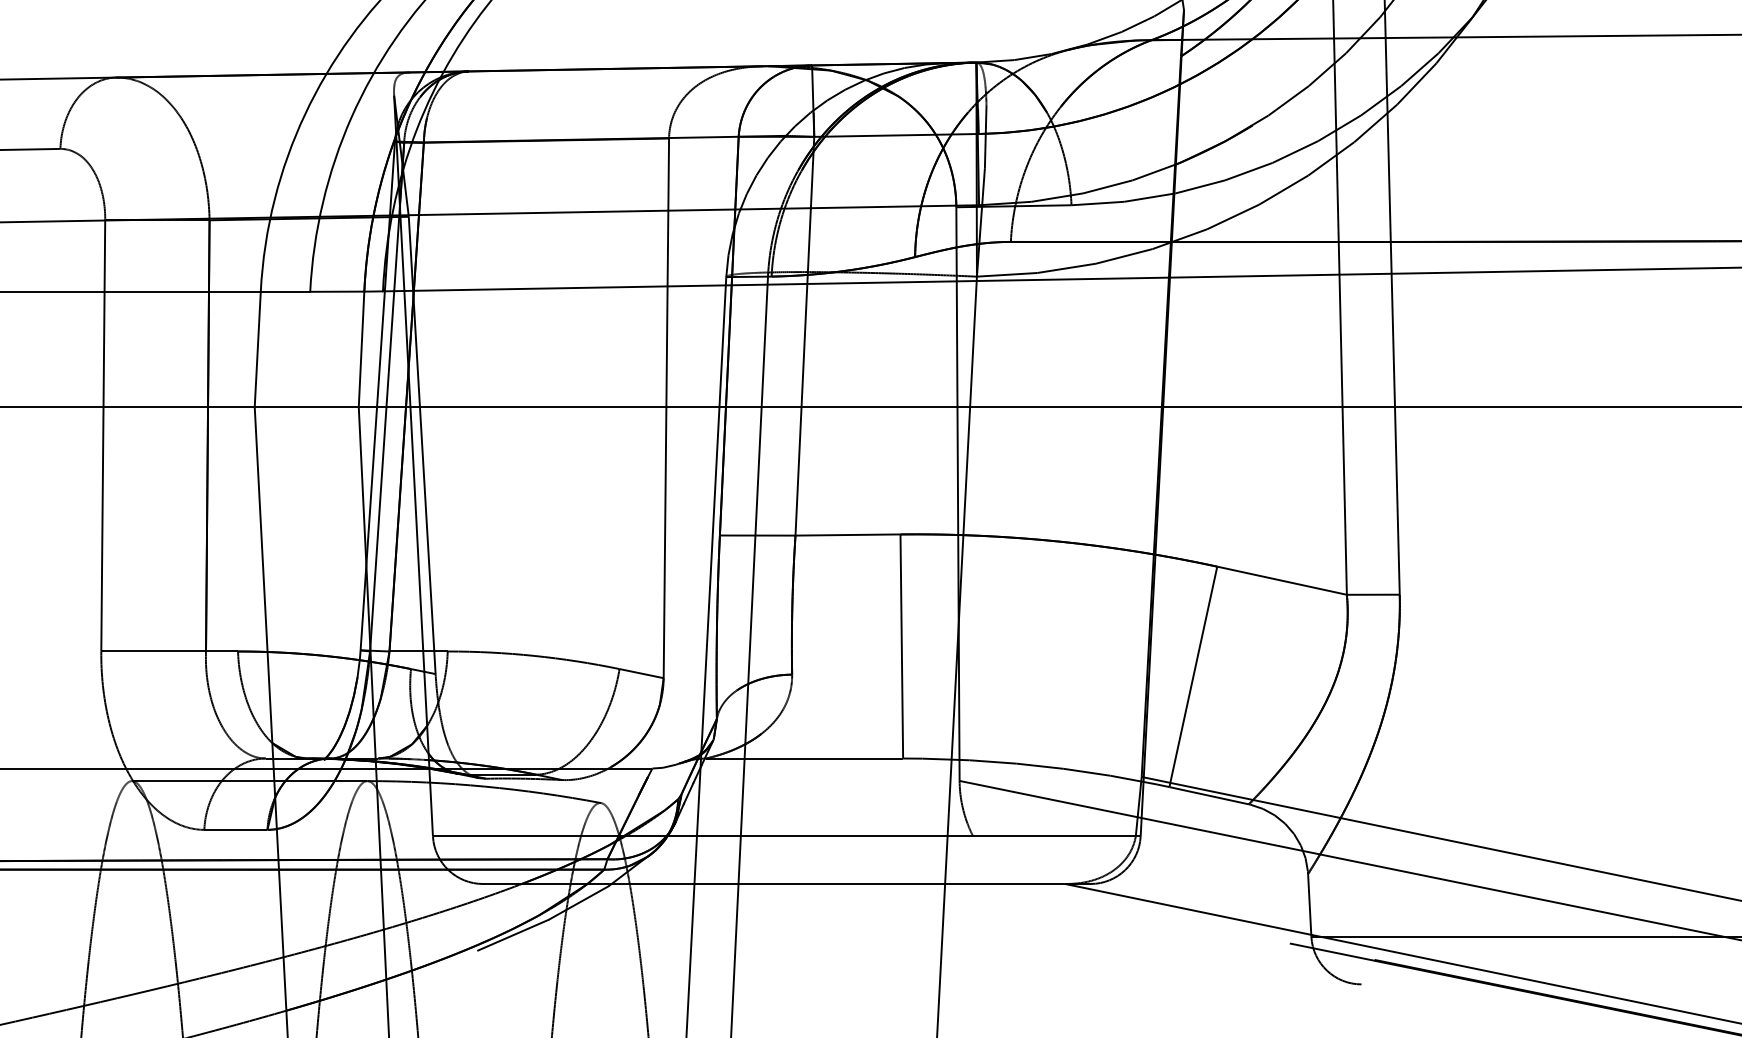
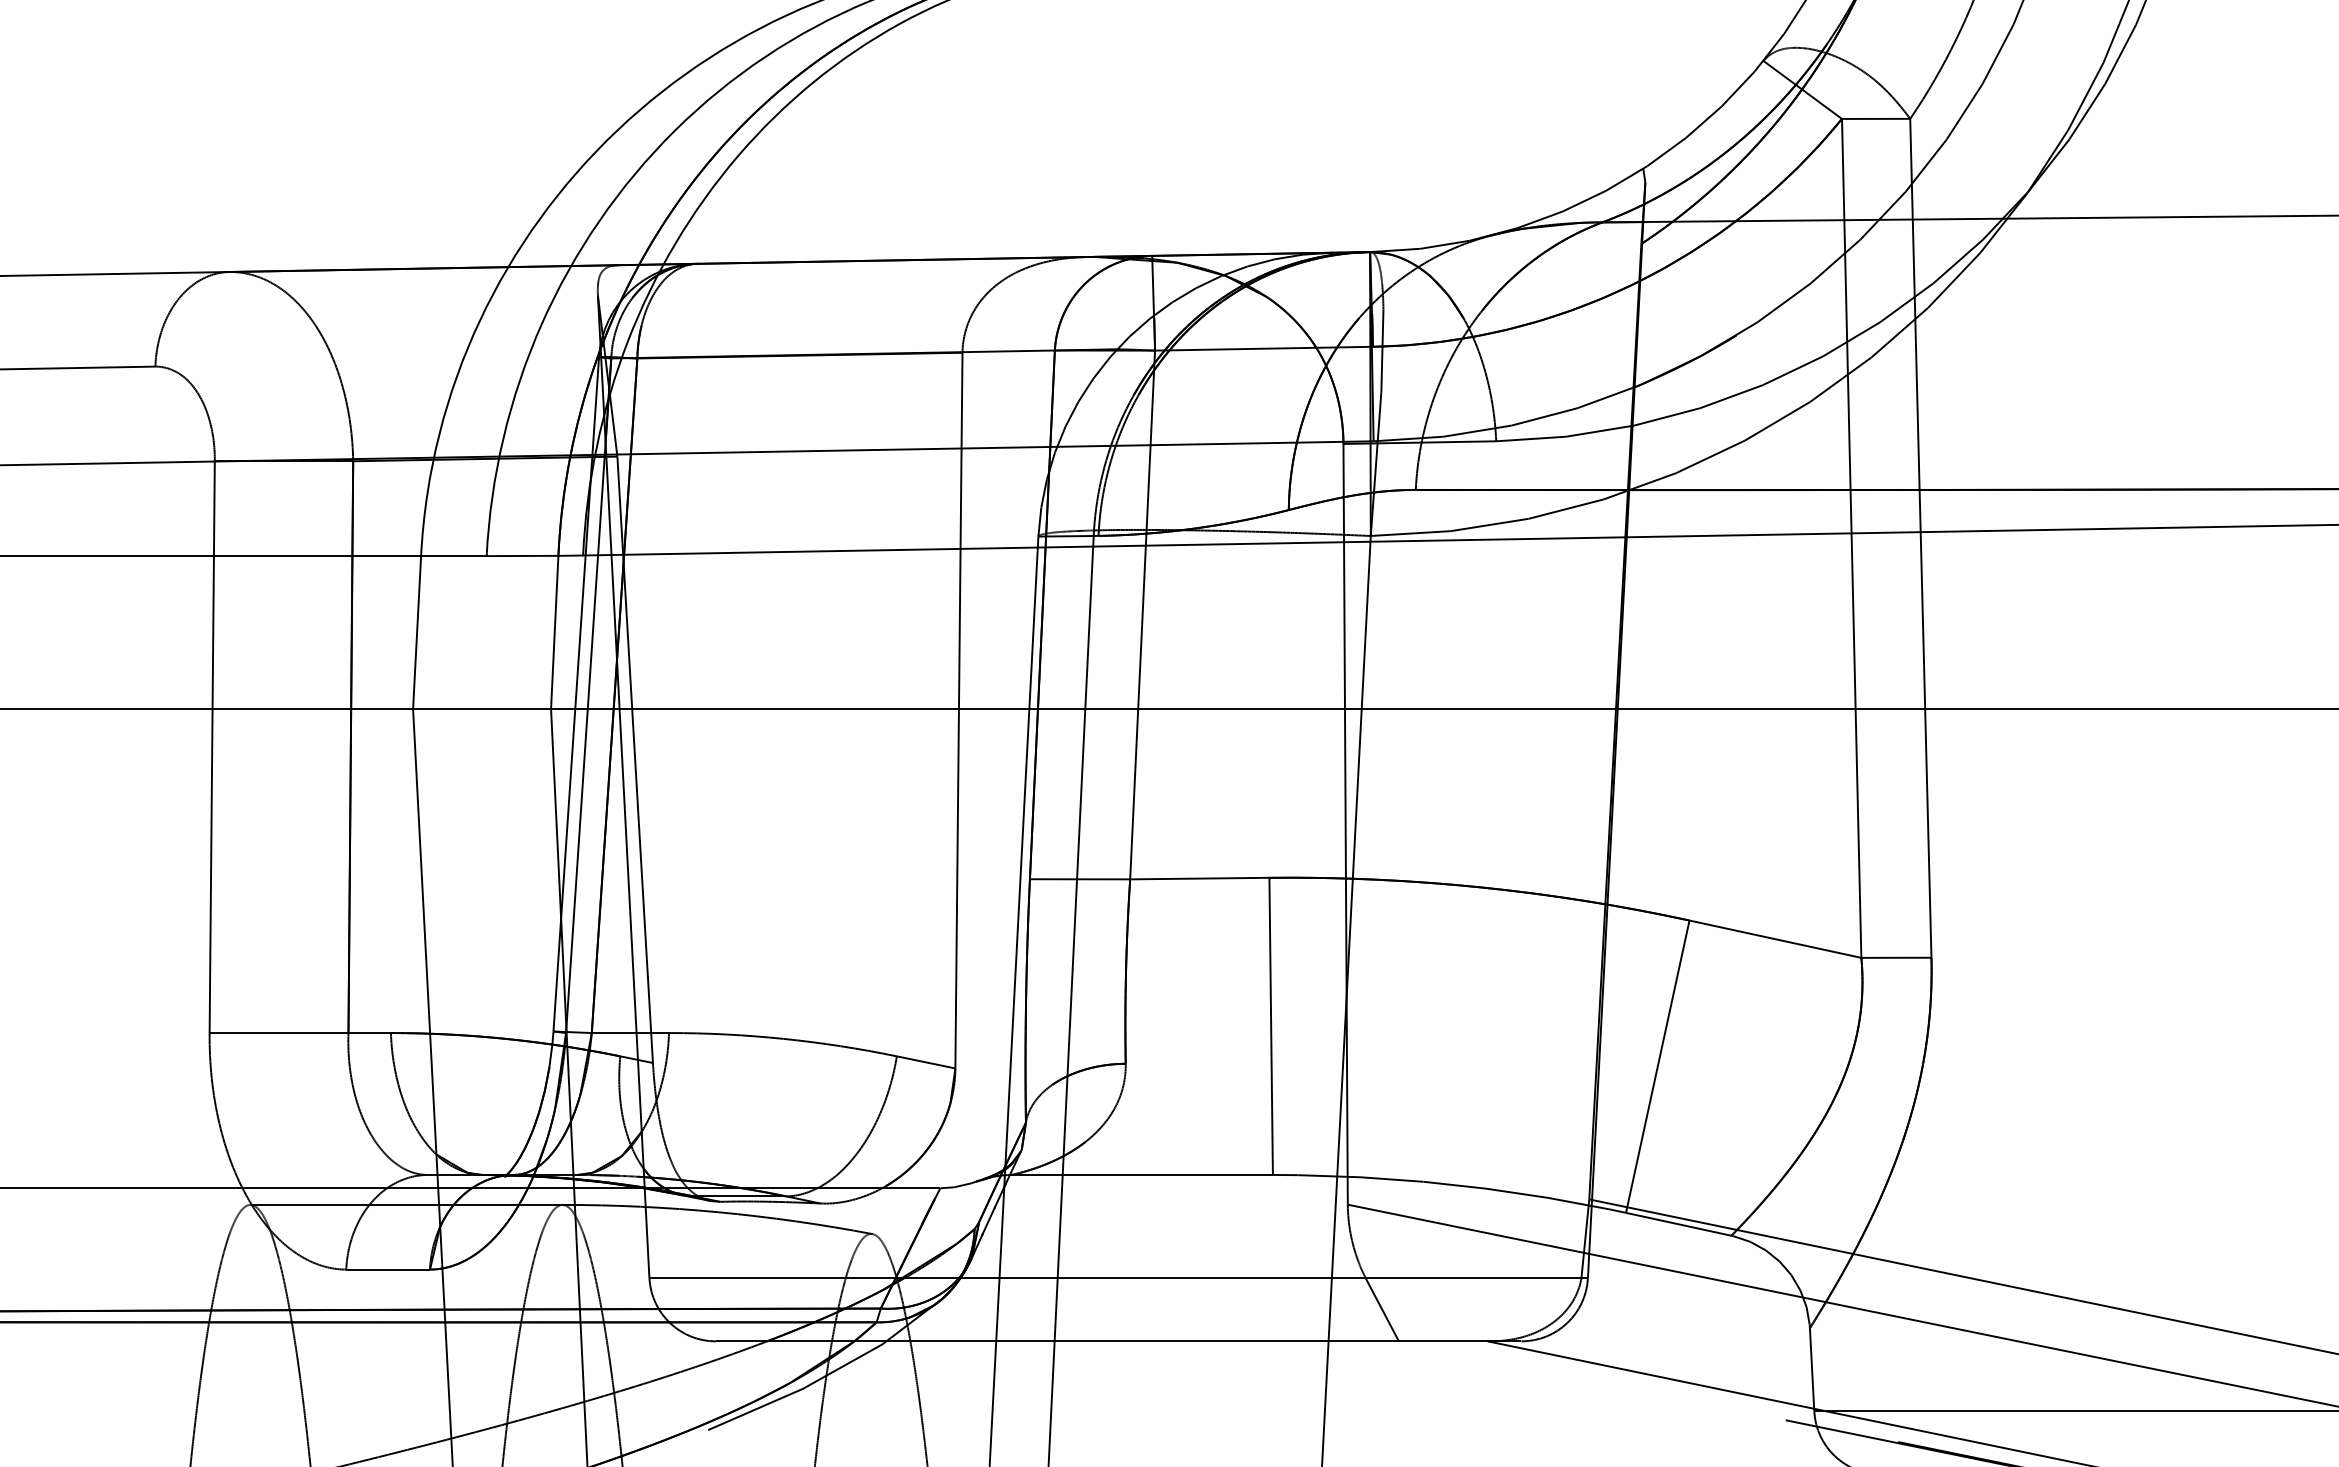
line: (985, 859) -> (1381, 1309), added

